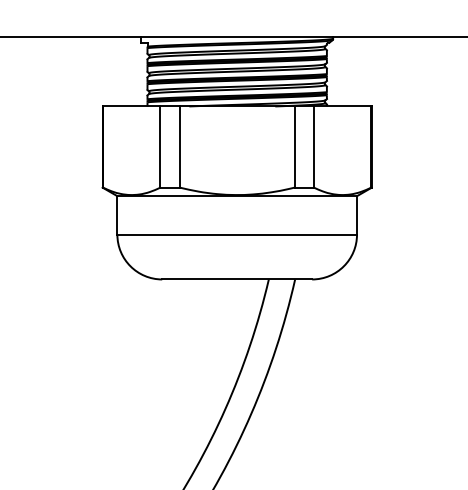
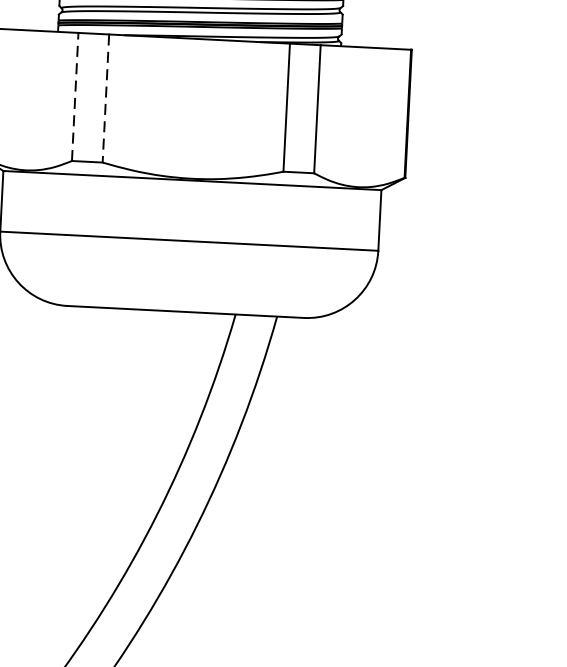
line: (160, 147) -> (75, 97), solid -> dashed
line: (179, 147) -> (105, 99), solid -> dashed

